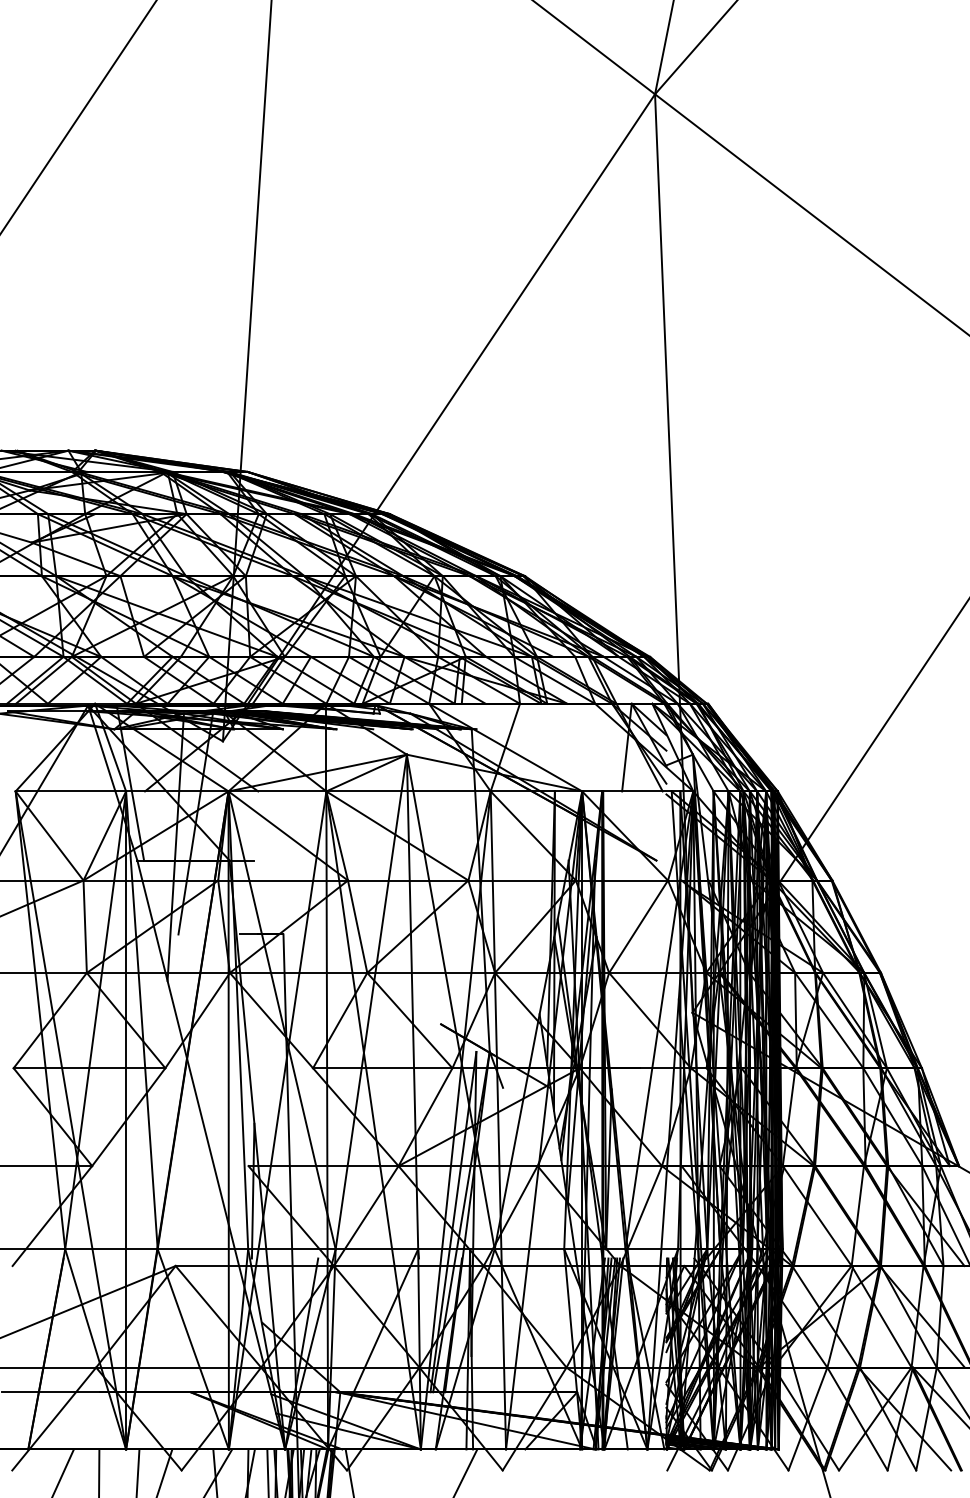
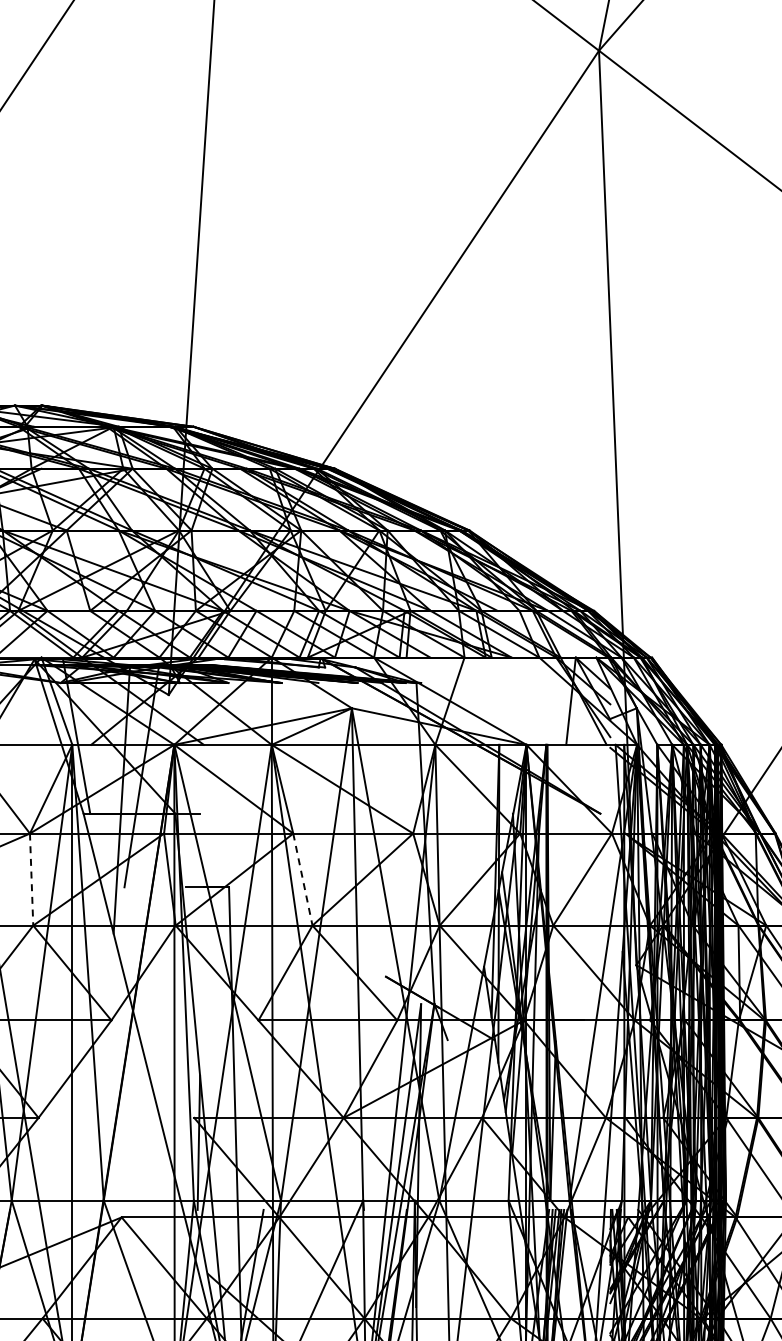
line: (85, 927) -> (31, 880), solid -> dashed
line: (357, 927) -> (302, 880), solid -> dashed

